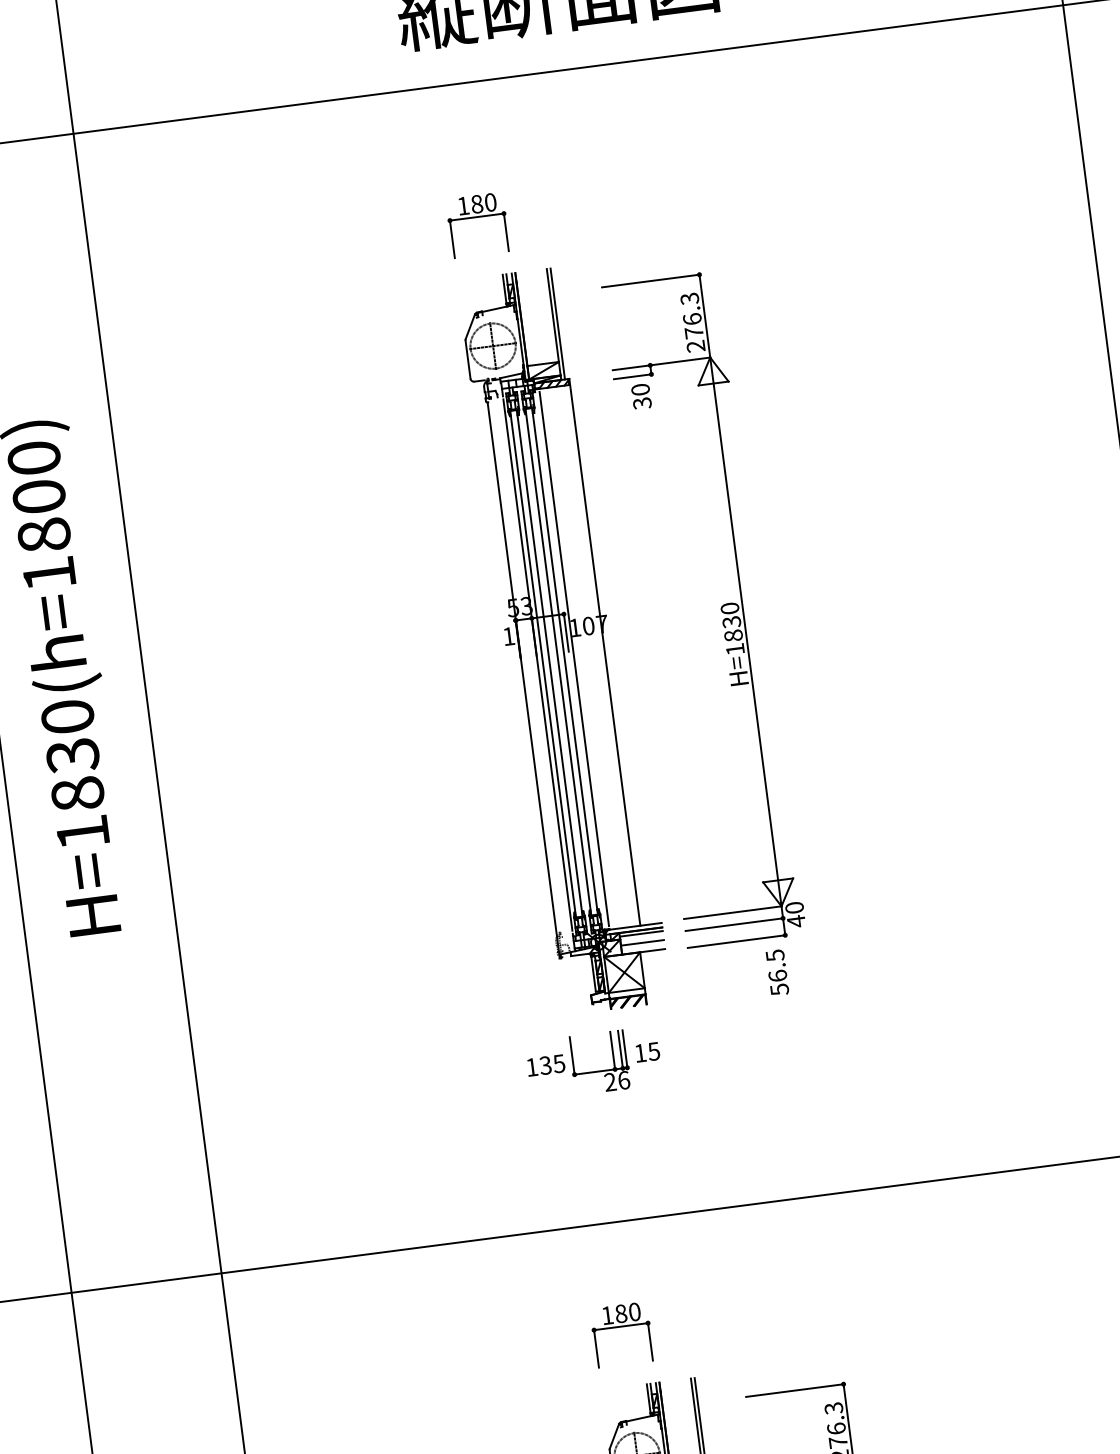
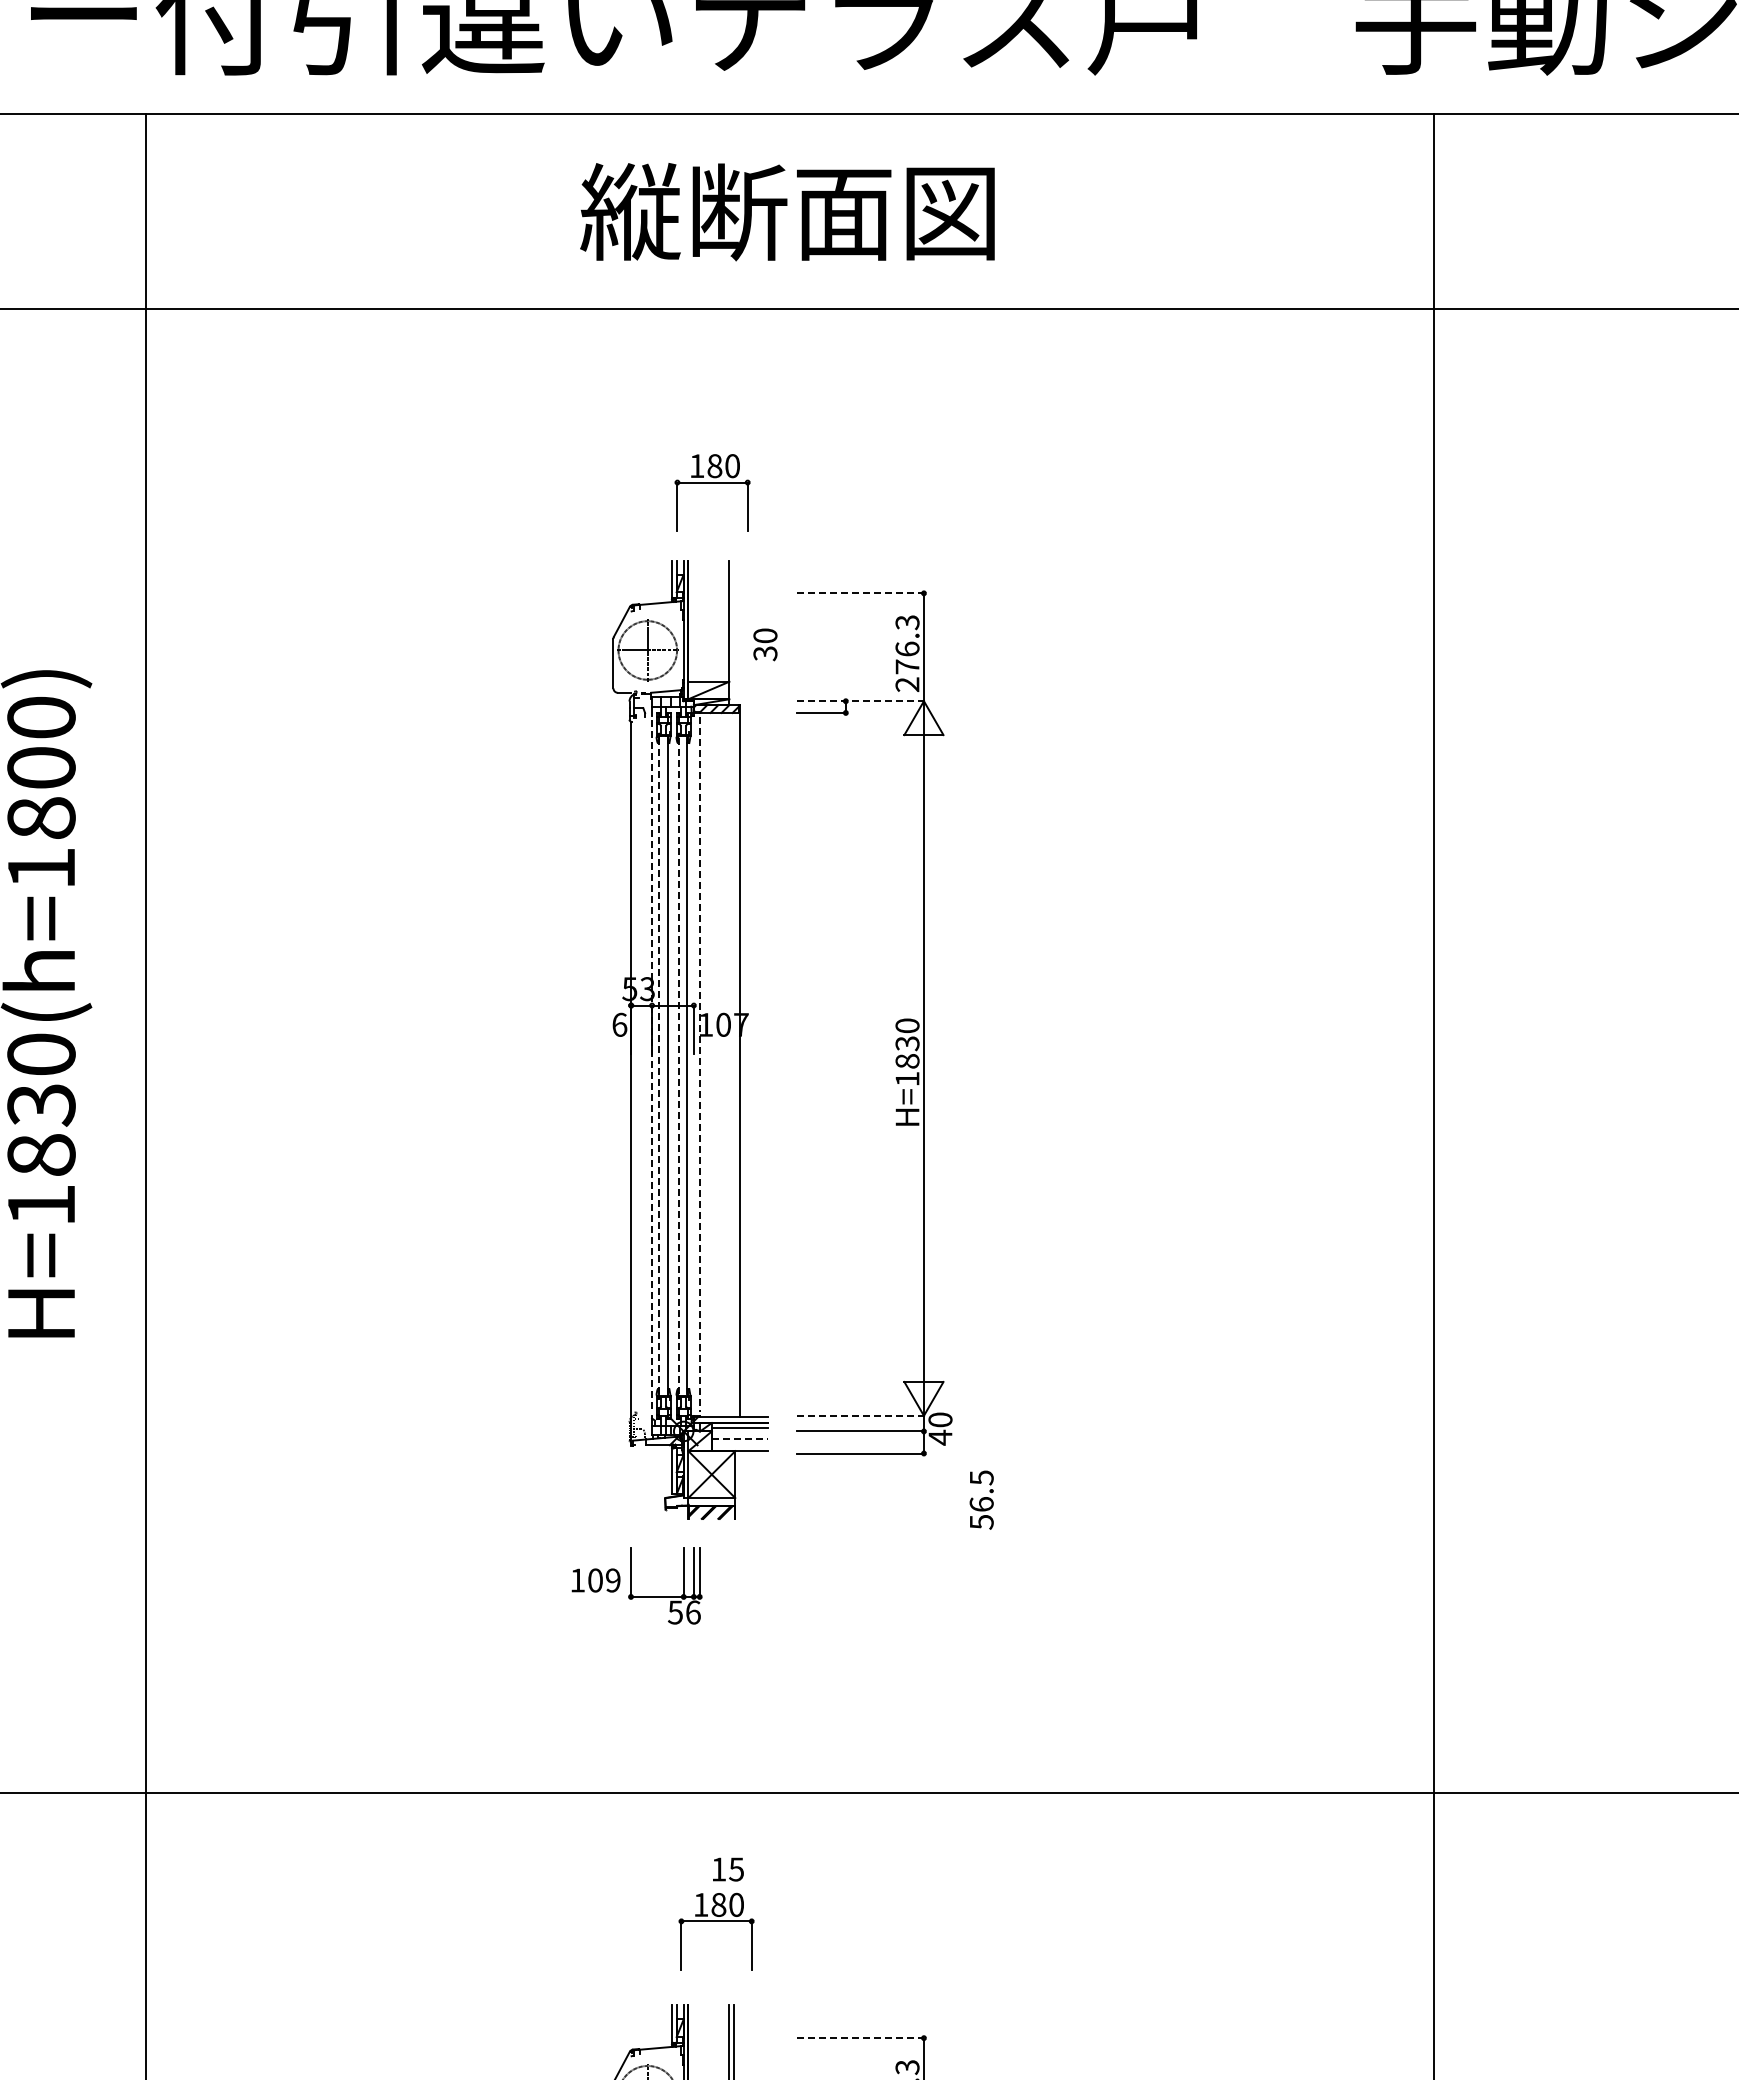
part: (476, 217) -> (712, 483), moved
line: (651, 281) -> (861, 593), solid -> dashed
line: (557, 323) -> (734, 632), removed
line: (662, 364) -> (861, 701), solid -> dashed
text: (641, 396) -> (765, 644), moved
text: (508, 636) -> (619, 1024), 1 -> 6
line: (574, 658) -> (699, 1064), solid -> dashed
line: (558, 662) -> (678, 1066), solid -> dashed
line: (542, 664) -> (658, 1066), solid -> dashed
line: (538, 665) -> (652, 1066), solid -> dashed
line: (733, 912) -> (861, 1415), solid -> dashed
line: (642, 942) -> (739, 1439), solid -> dashed
text: (777, 972) -> (981, 1499), moved
text: (647, 1052) -> (728, 1869), moved
text: (551, 1064) -> (603, 1580), 135 -> 109
text: (609, 1082) -> (674, 1612), 26 -> 56
part: (621, 1326) -> (716, 1921), moved
line: (795, 1390) -> (861, 2038), solid -> dashed

